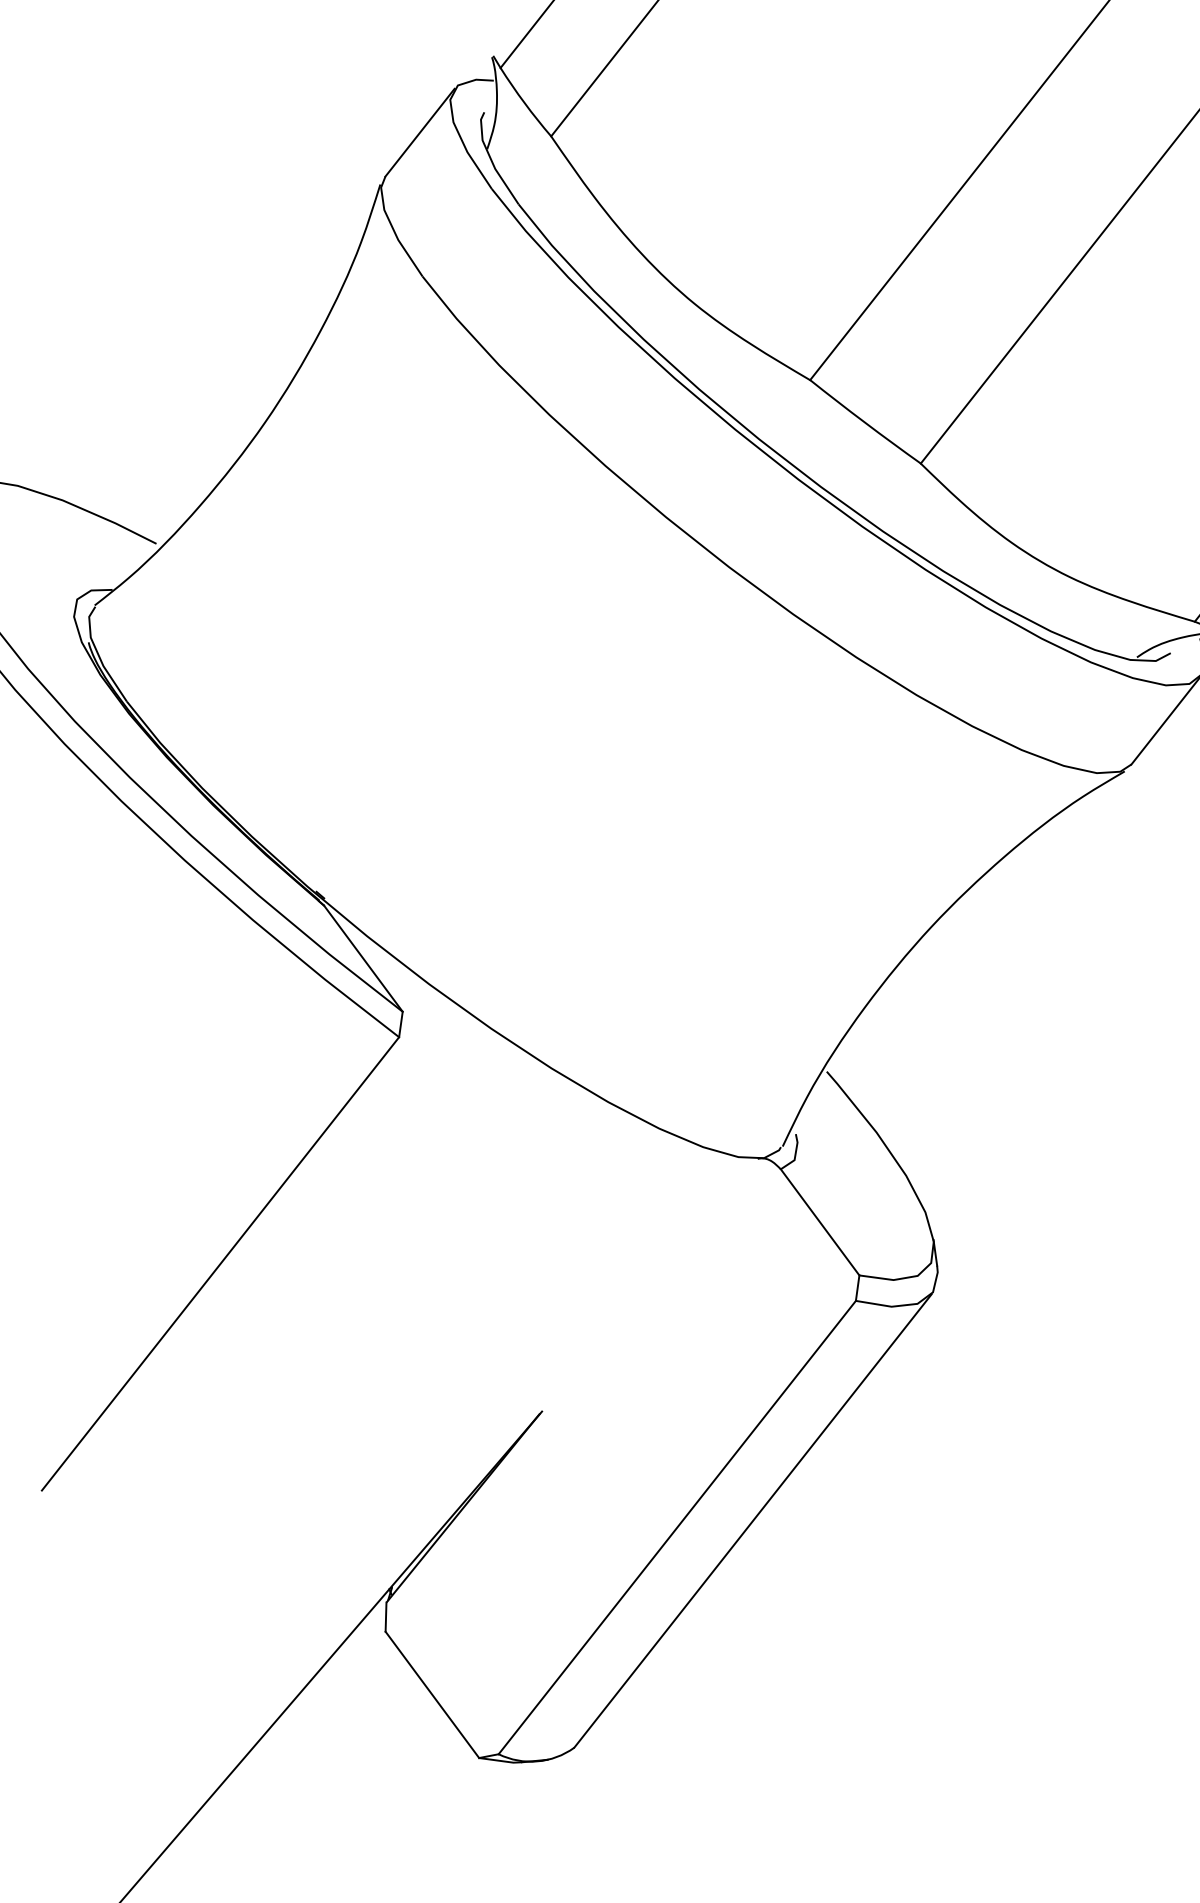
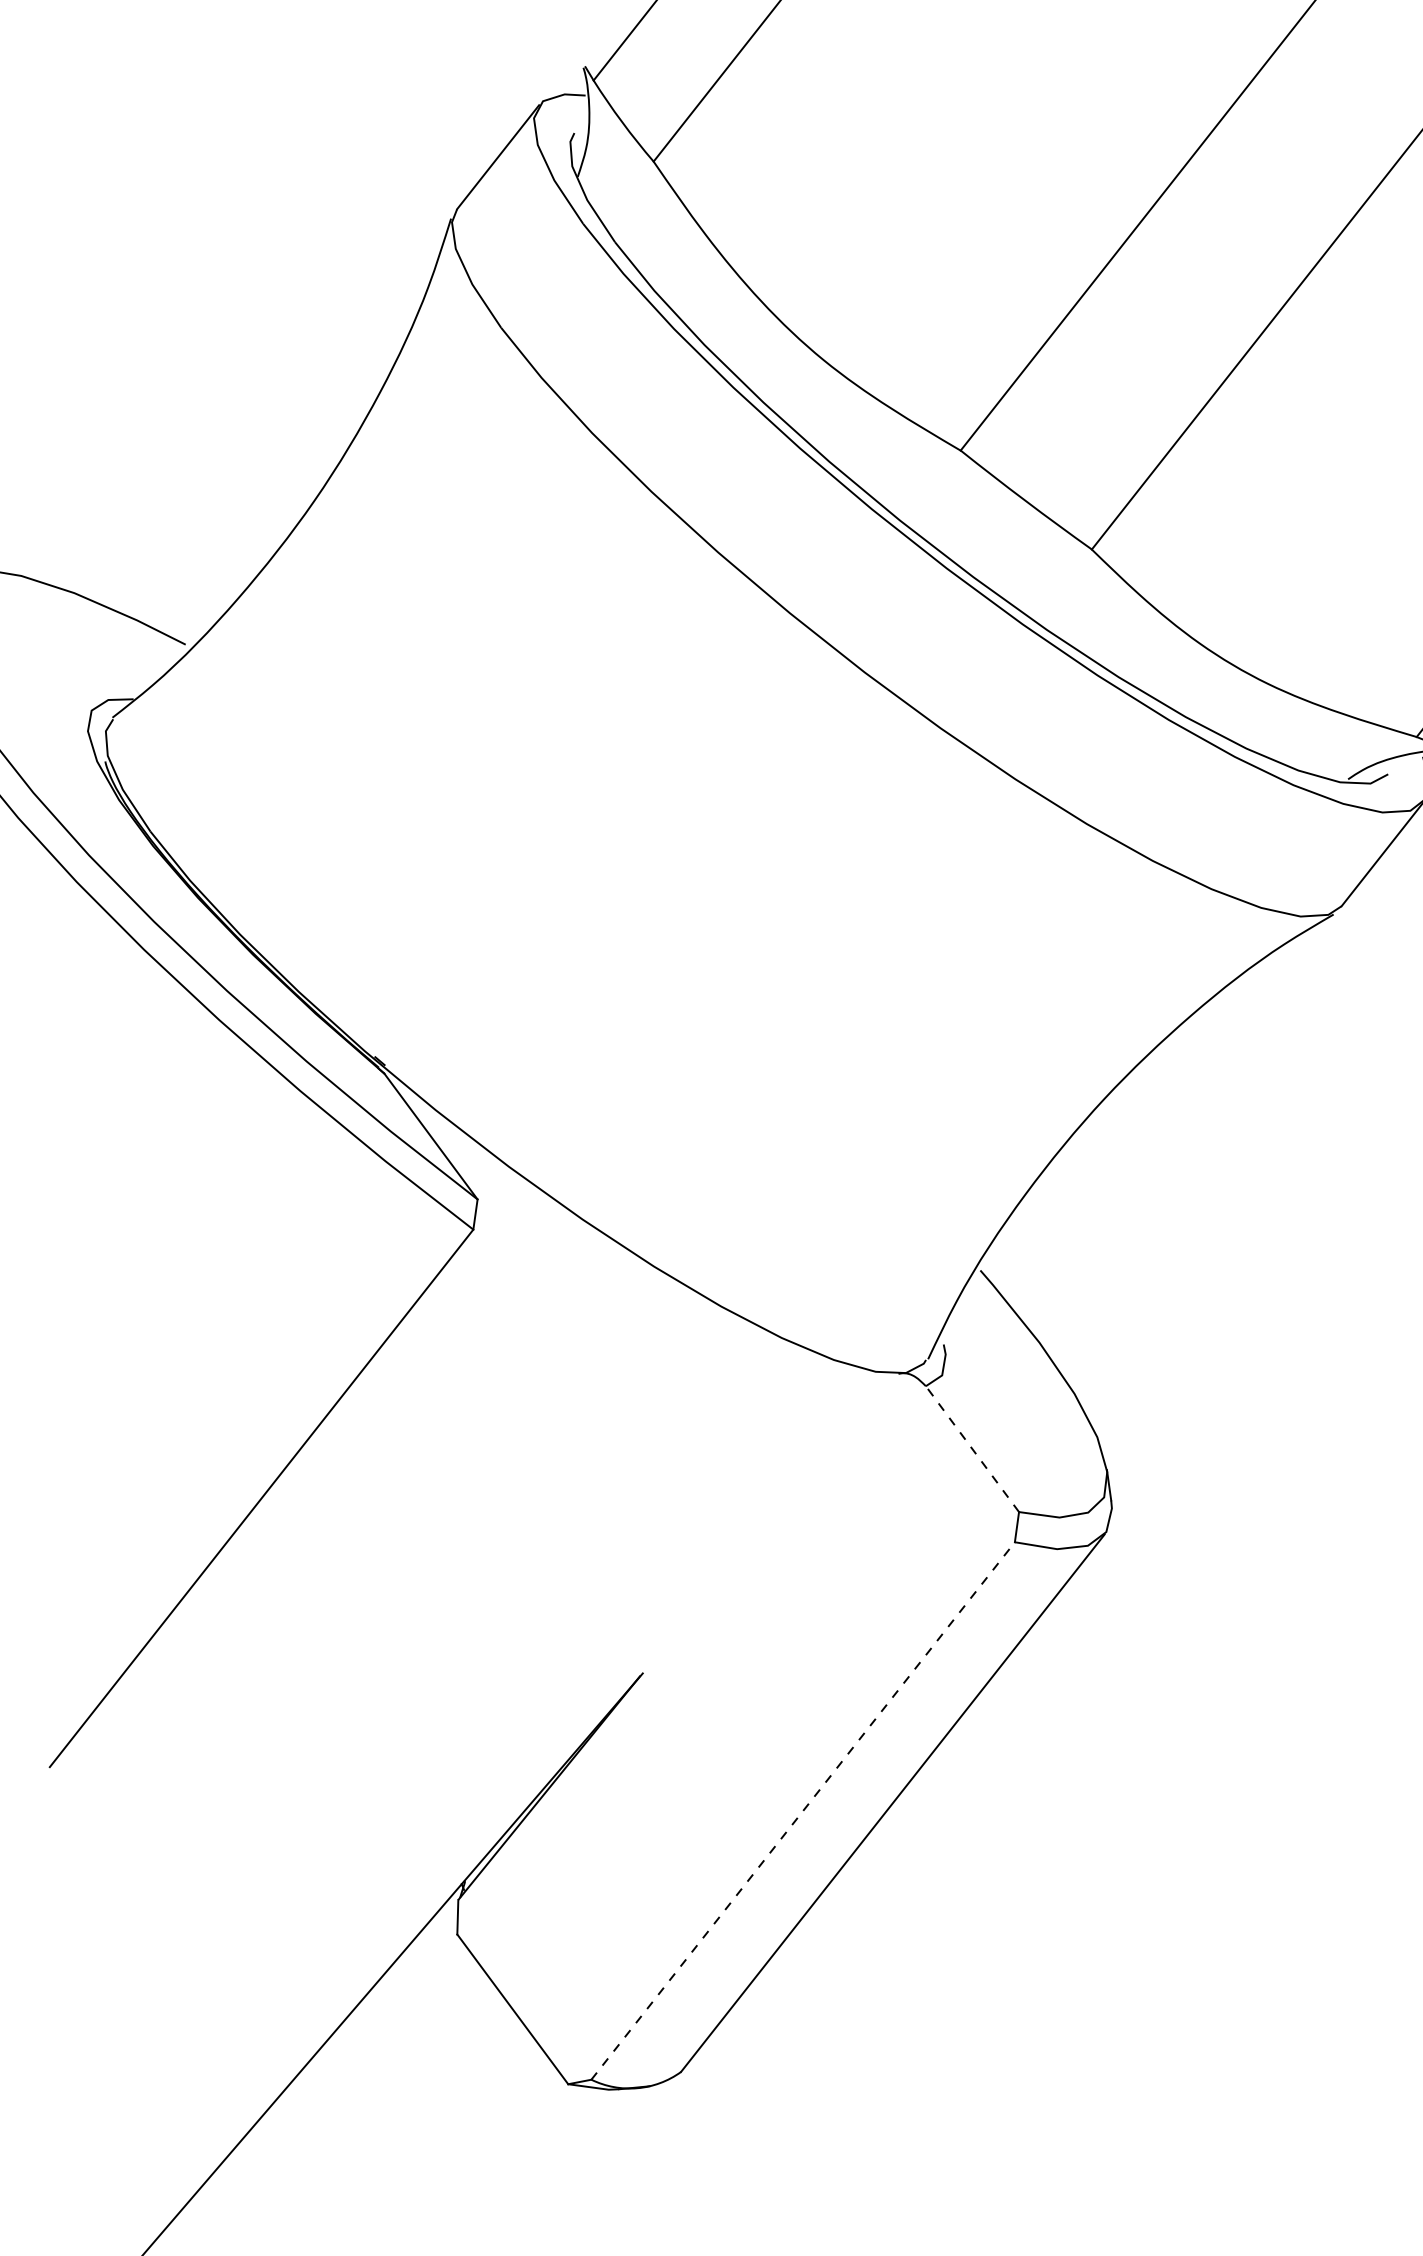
line: (819, 1221) -> (971, 1448), solid -> dashed
line: (677, 1527) -> (803, 1810), solid -> dashed

